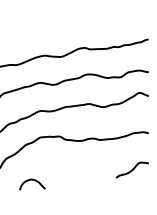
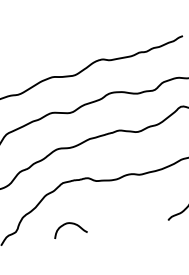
curve: (34, 181) -> (72, 225), moved

